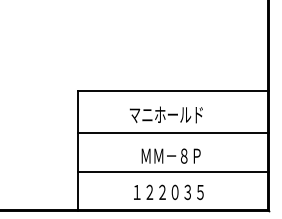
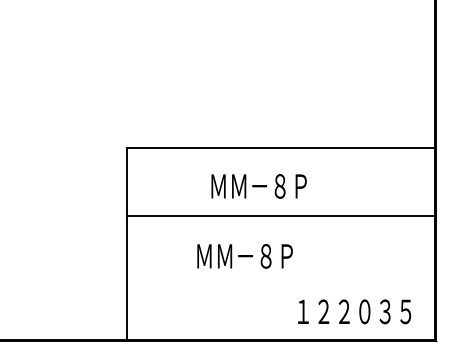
text: (165, 114) -> (268, 185), マニホールド -> ＭＭ－８Ｐ
text: (170, 155) -> (243, 255), moved
line: (173, 171) -> (281, 277), removed
text: (168, 192) -> (354, 311), moved

